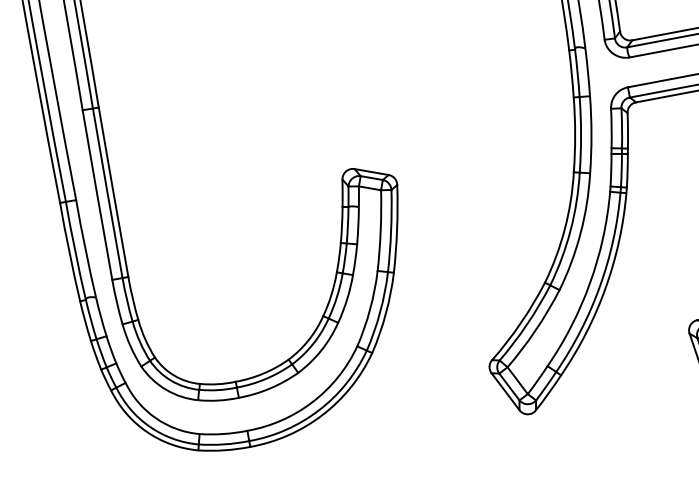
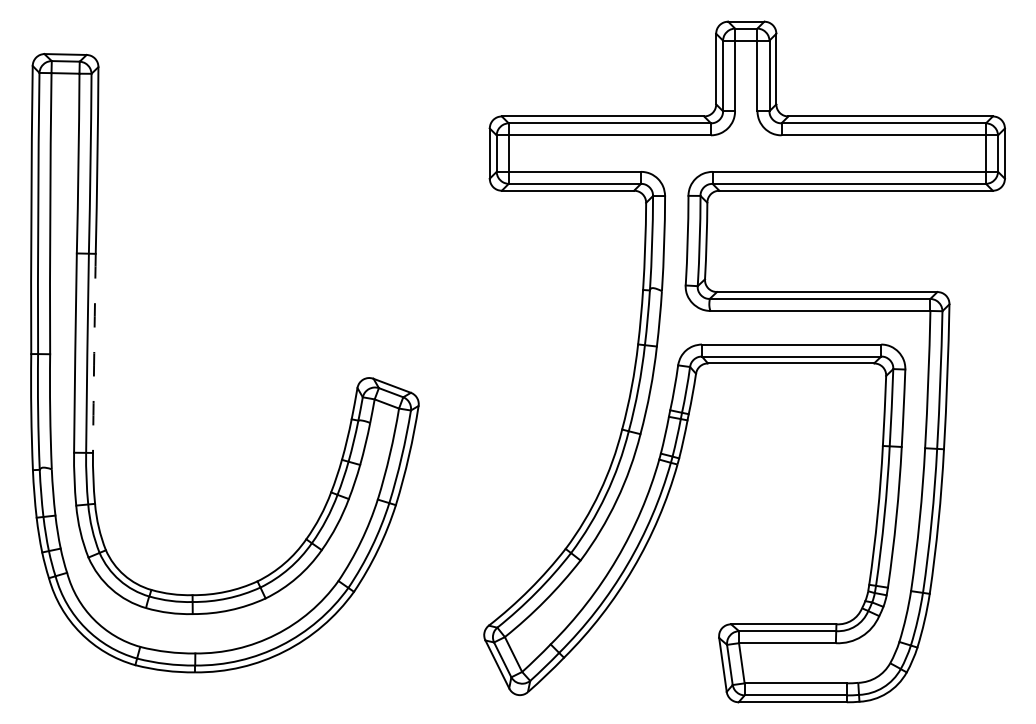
arc: (113, 192) -> (94, 353), solid -> dashed

